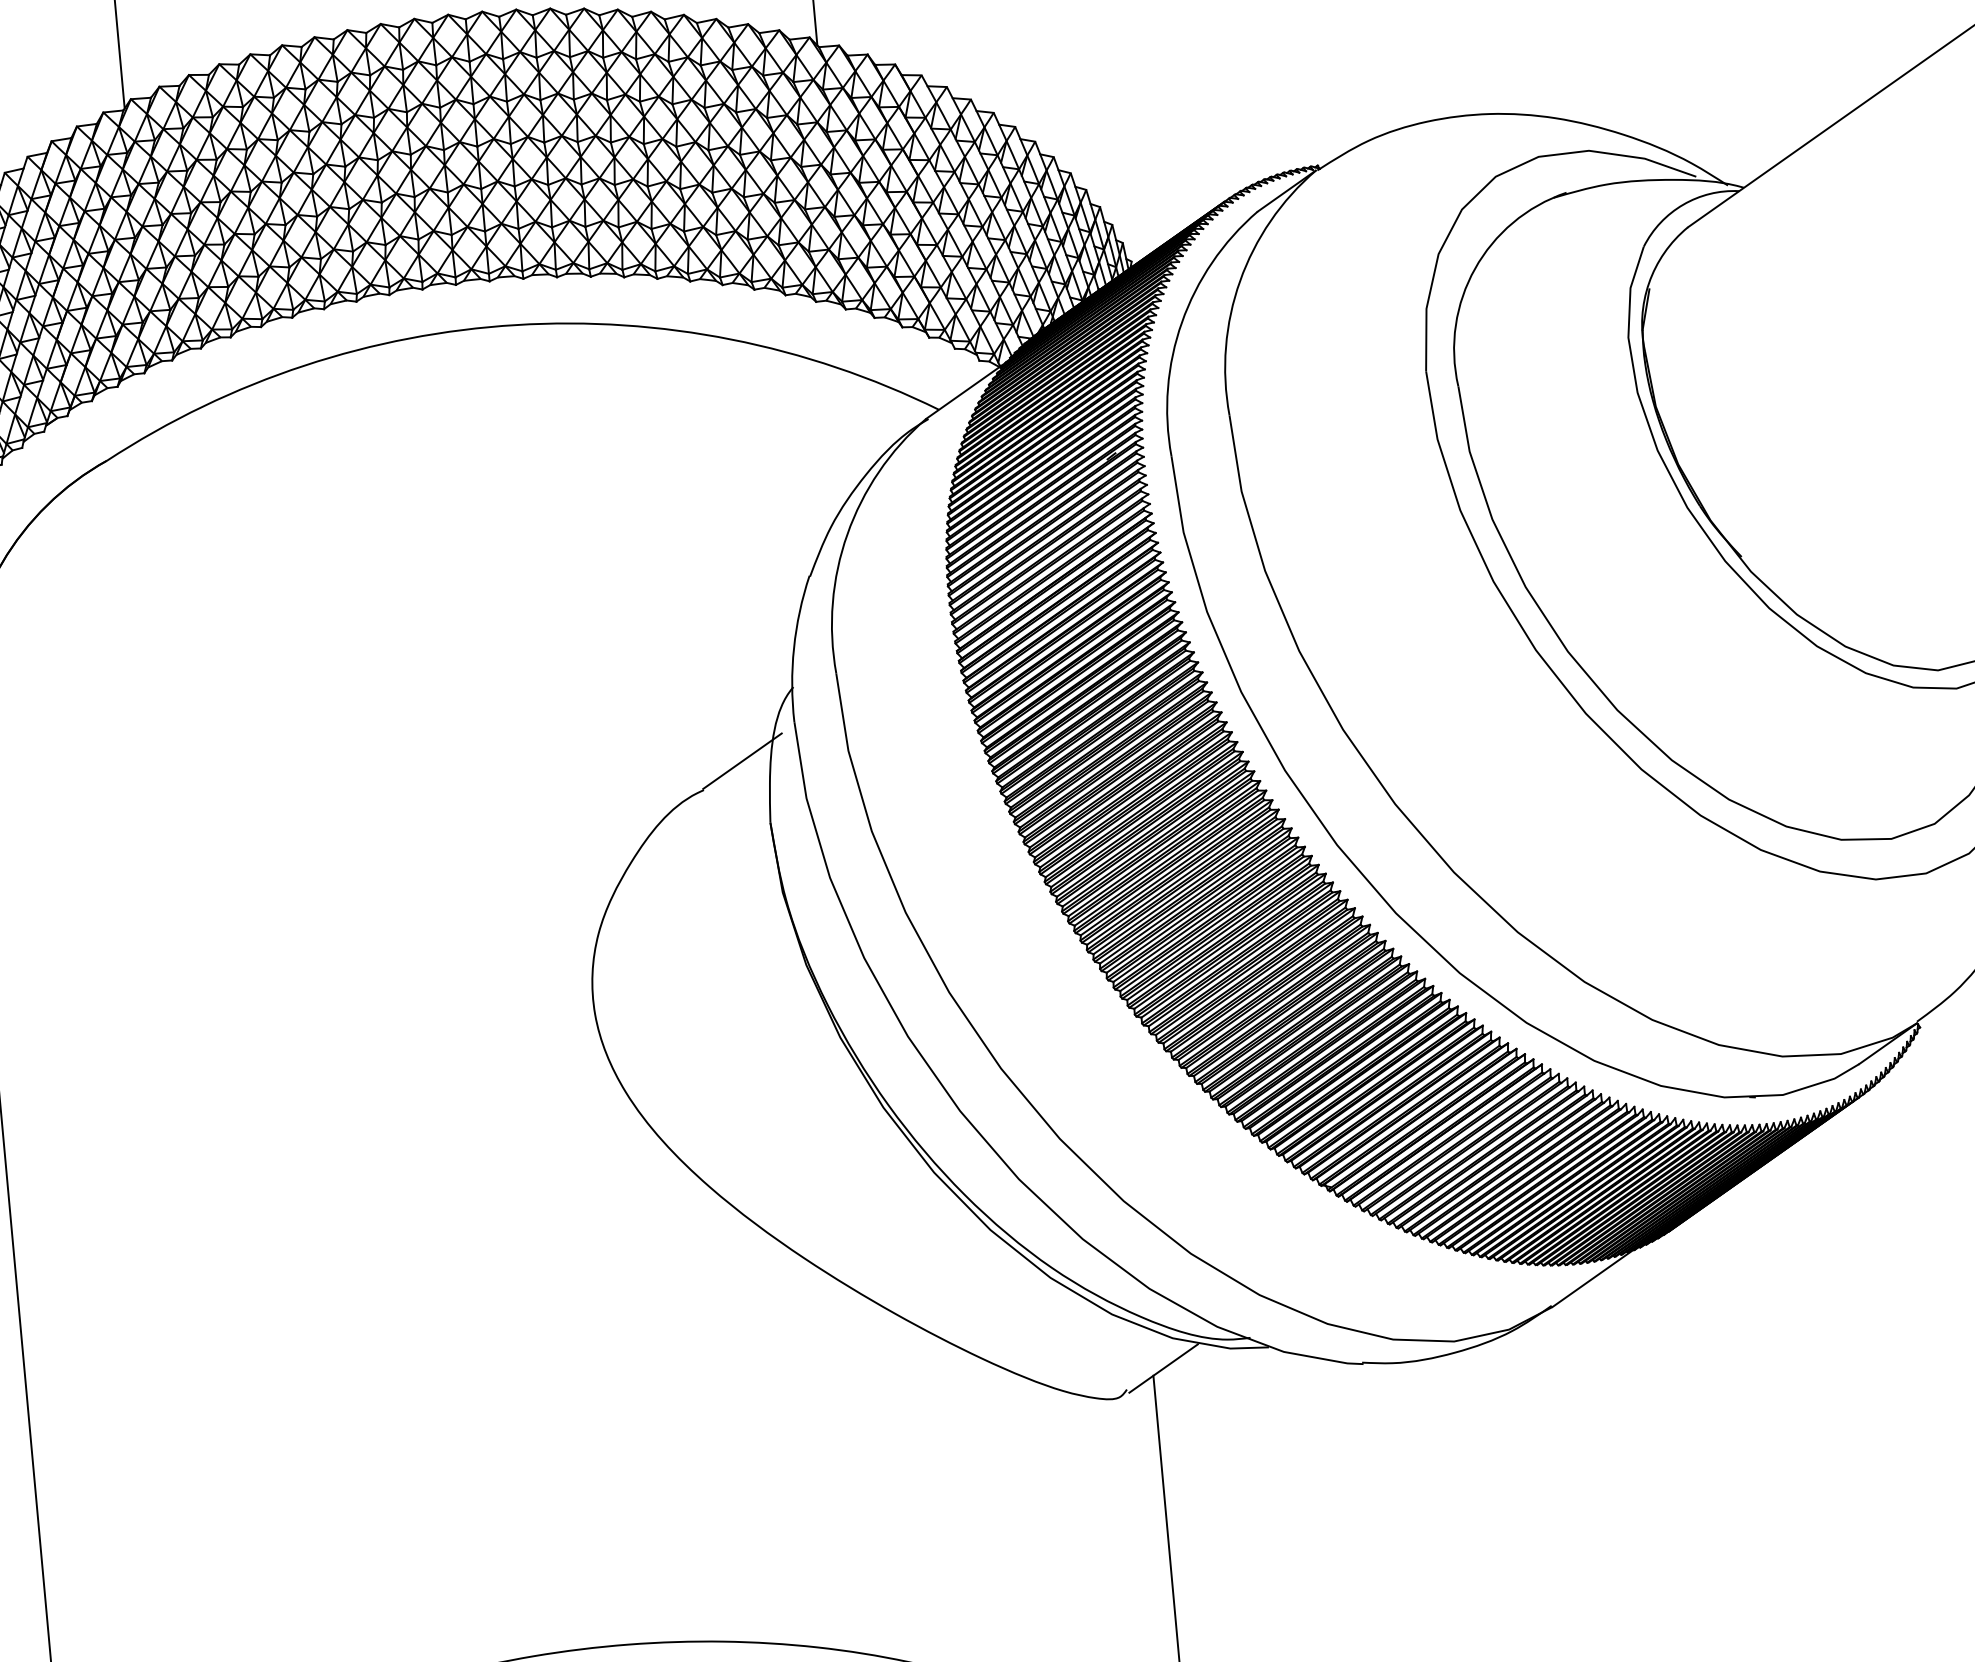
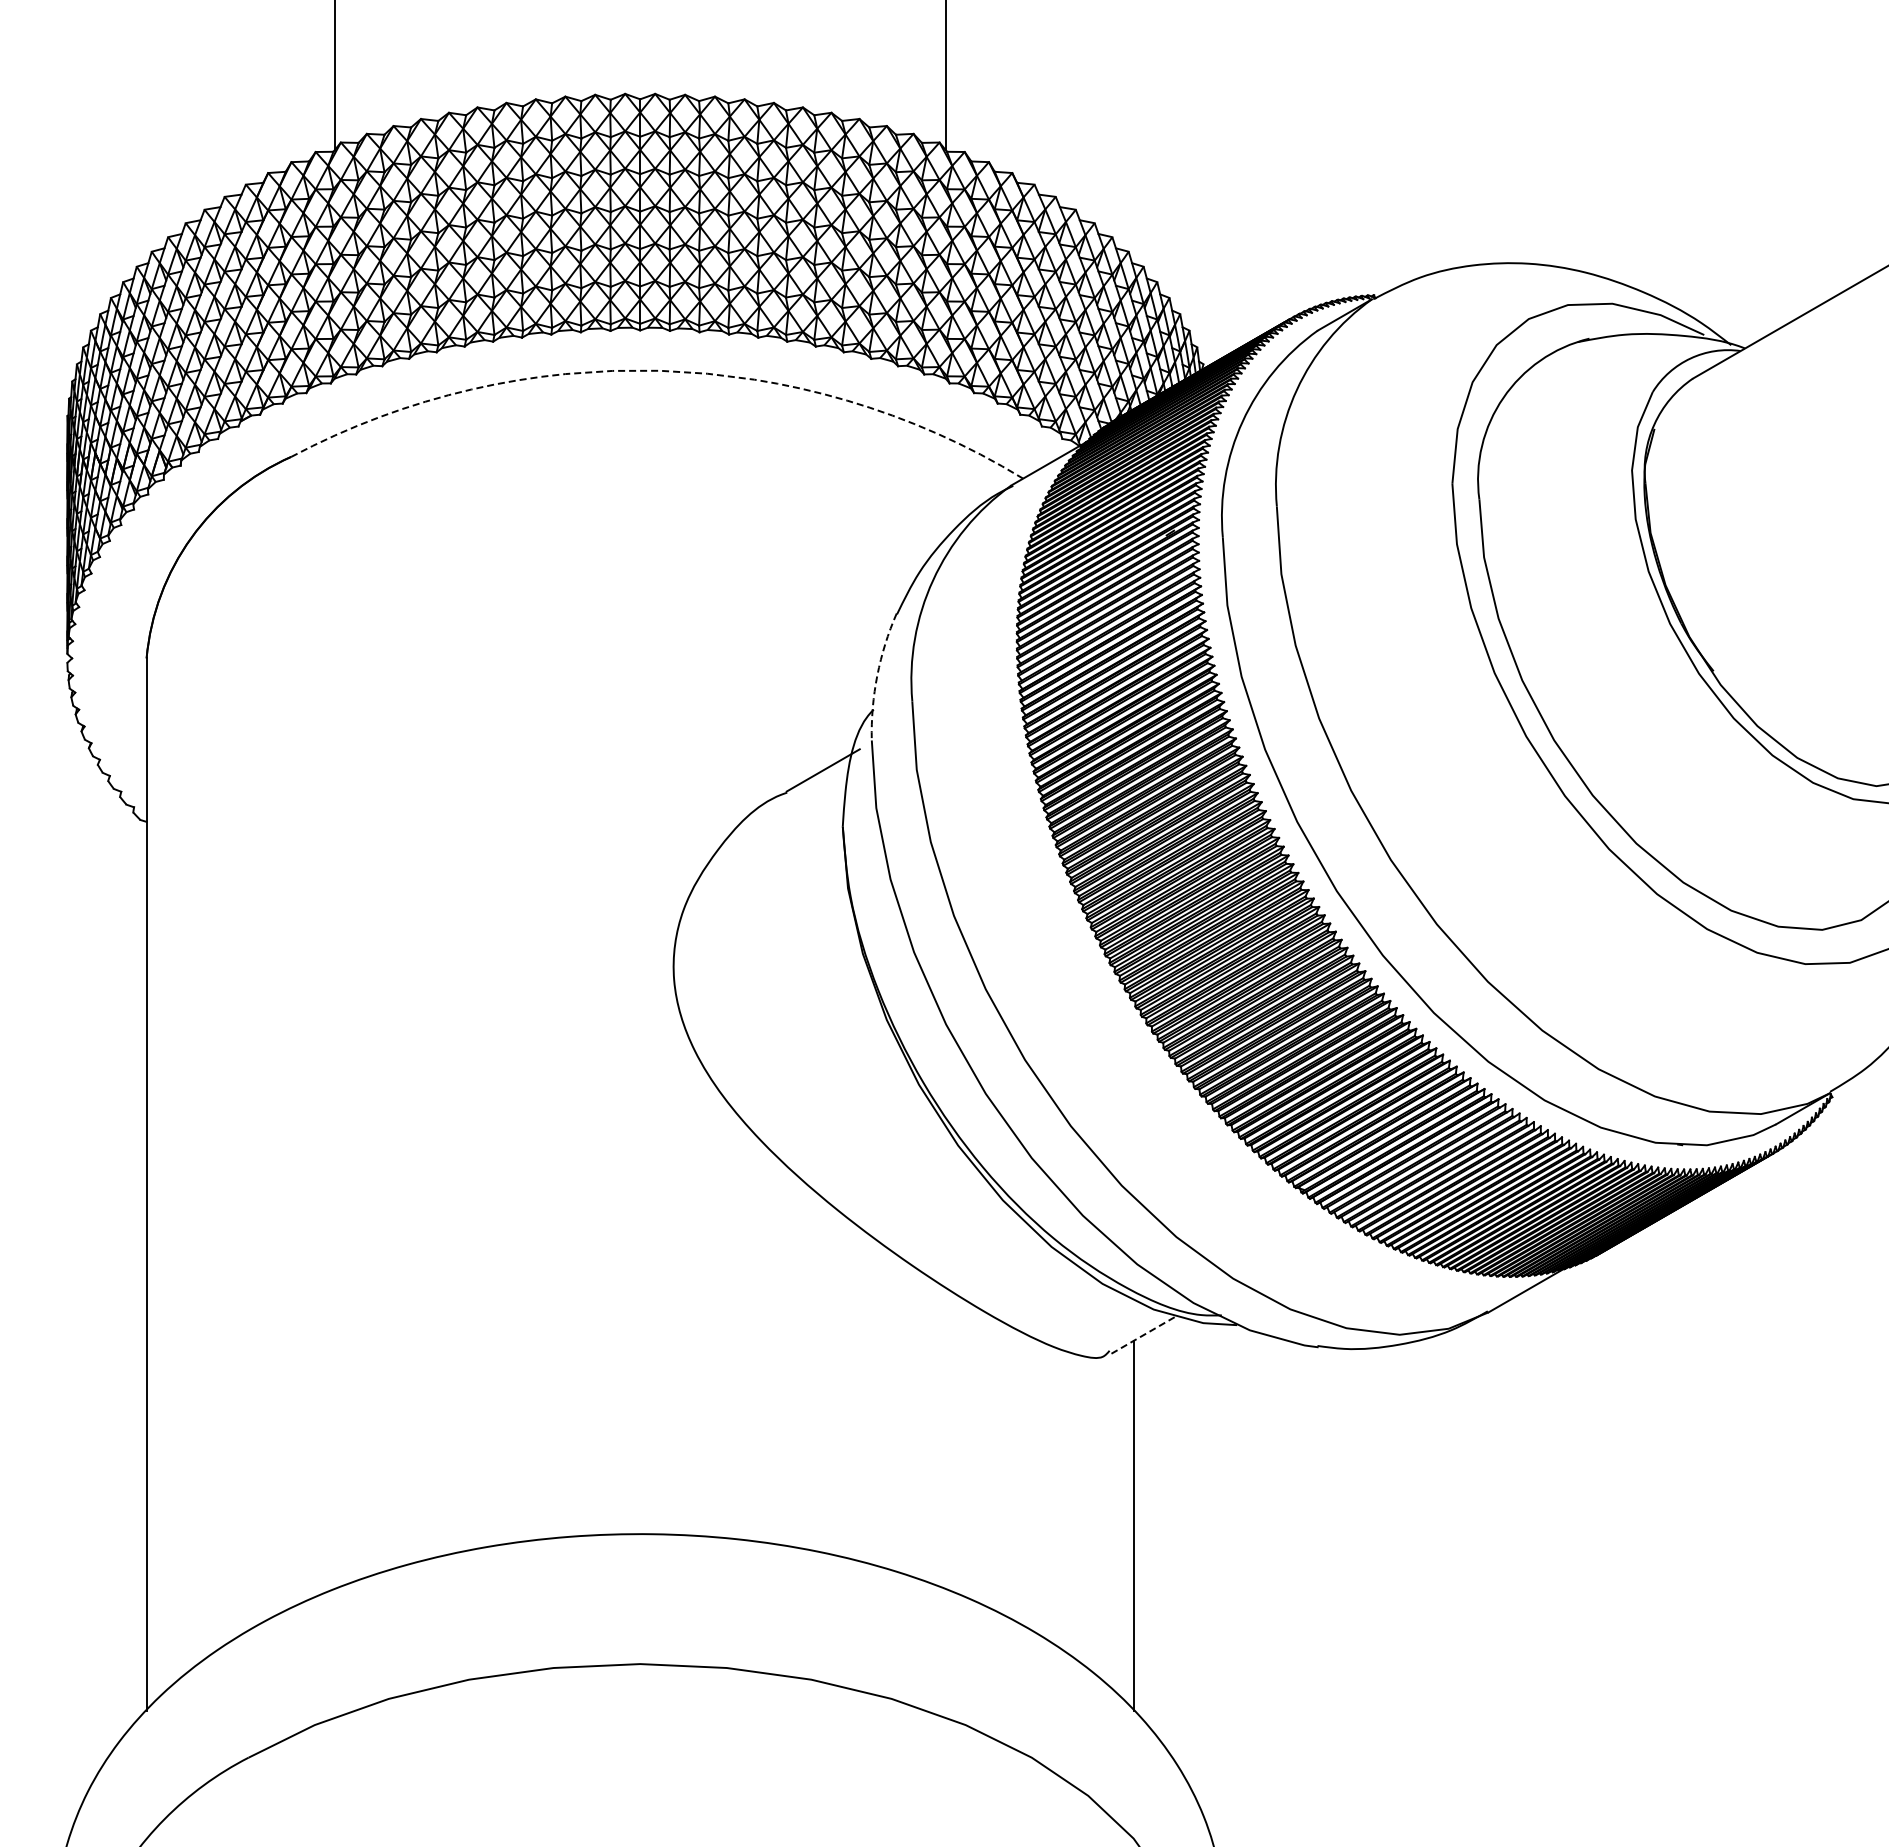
arc: (516, 324) -> (660, 370), solid -> dashed
arc: (794, 648) -> (877, 675), solid -> dashed
line: (1163, 1368) -> (1143, 1335), solid -> dashed

